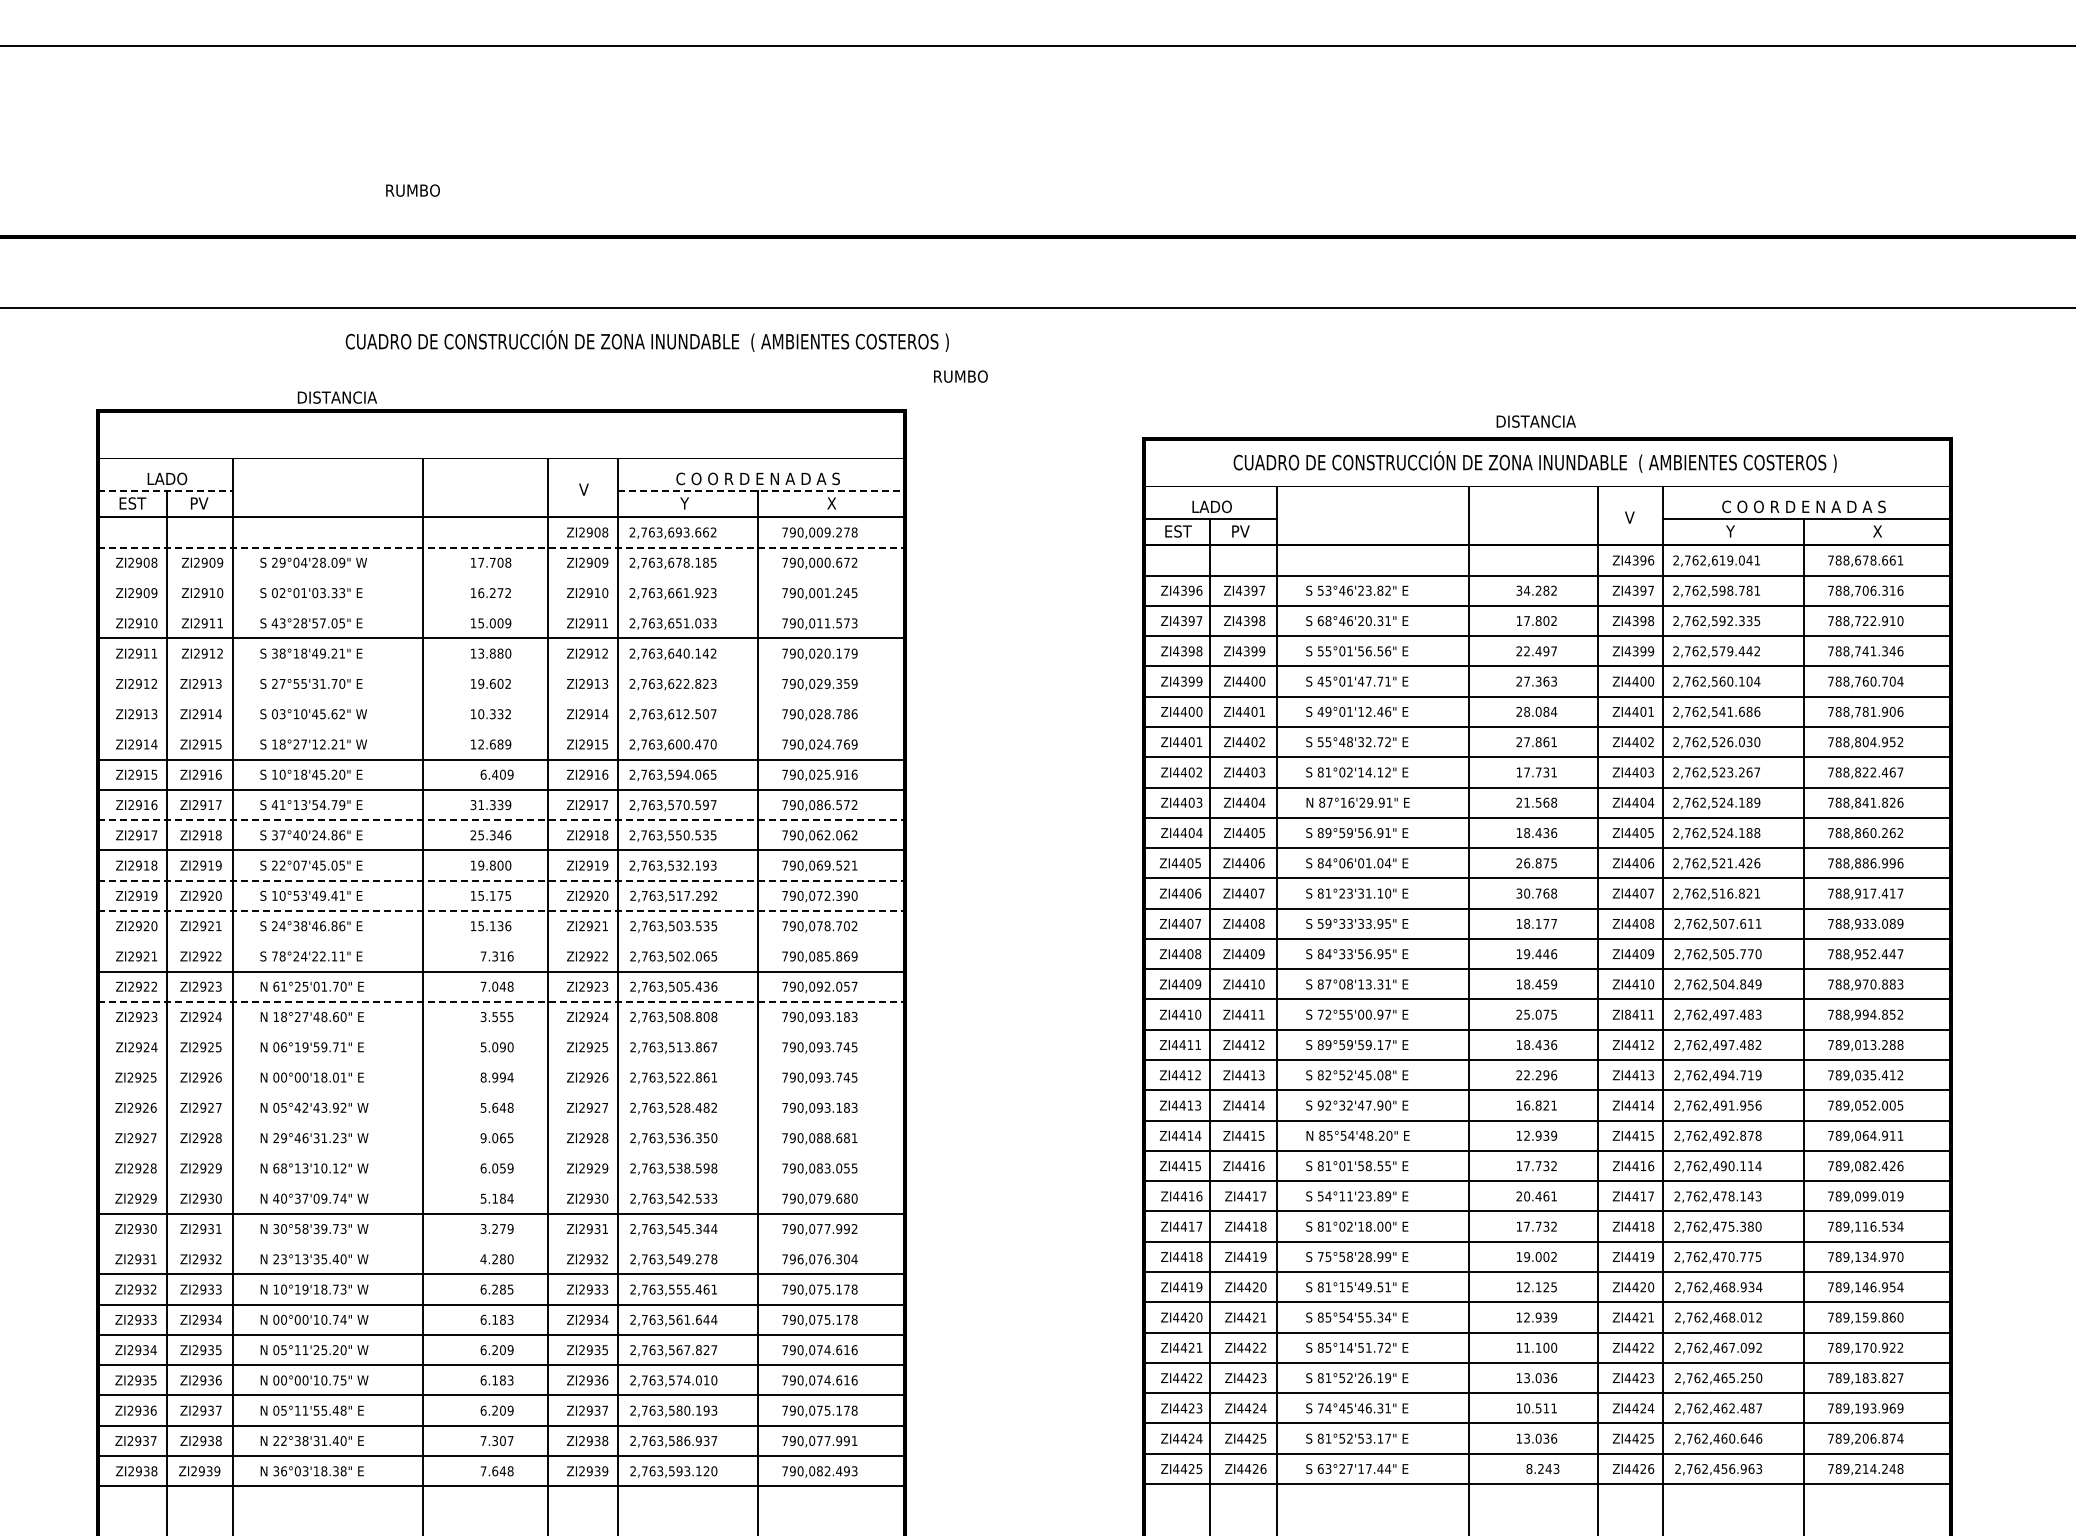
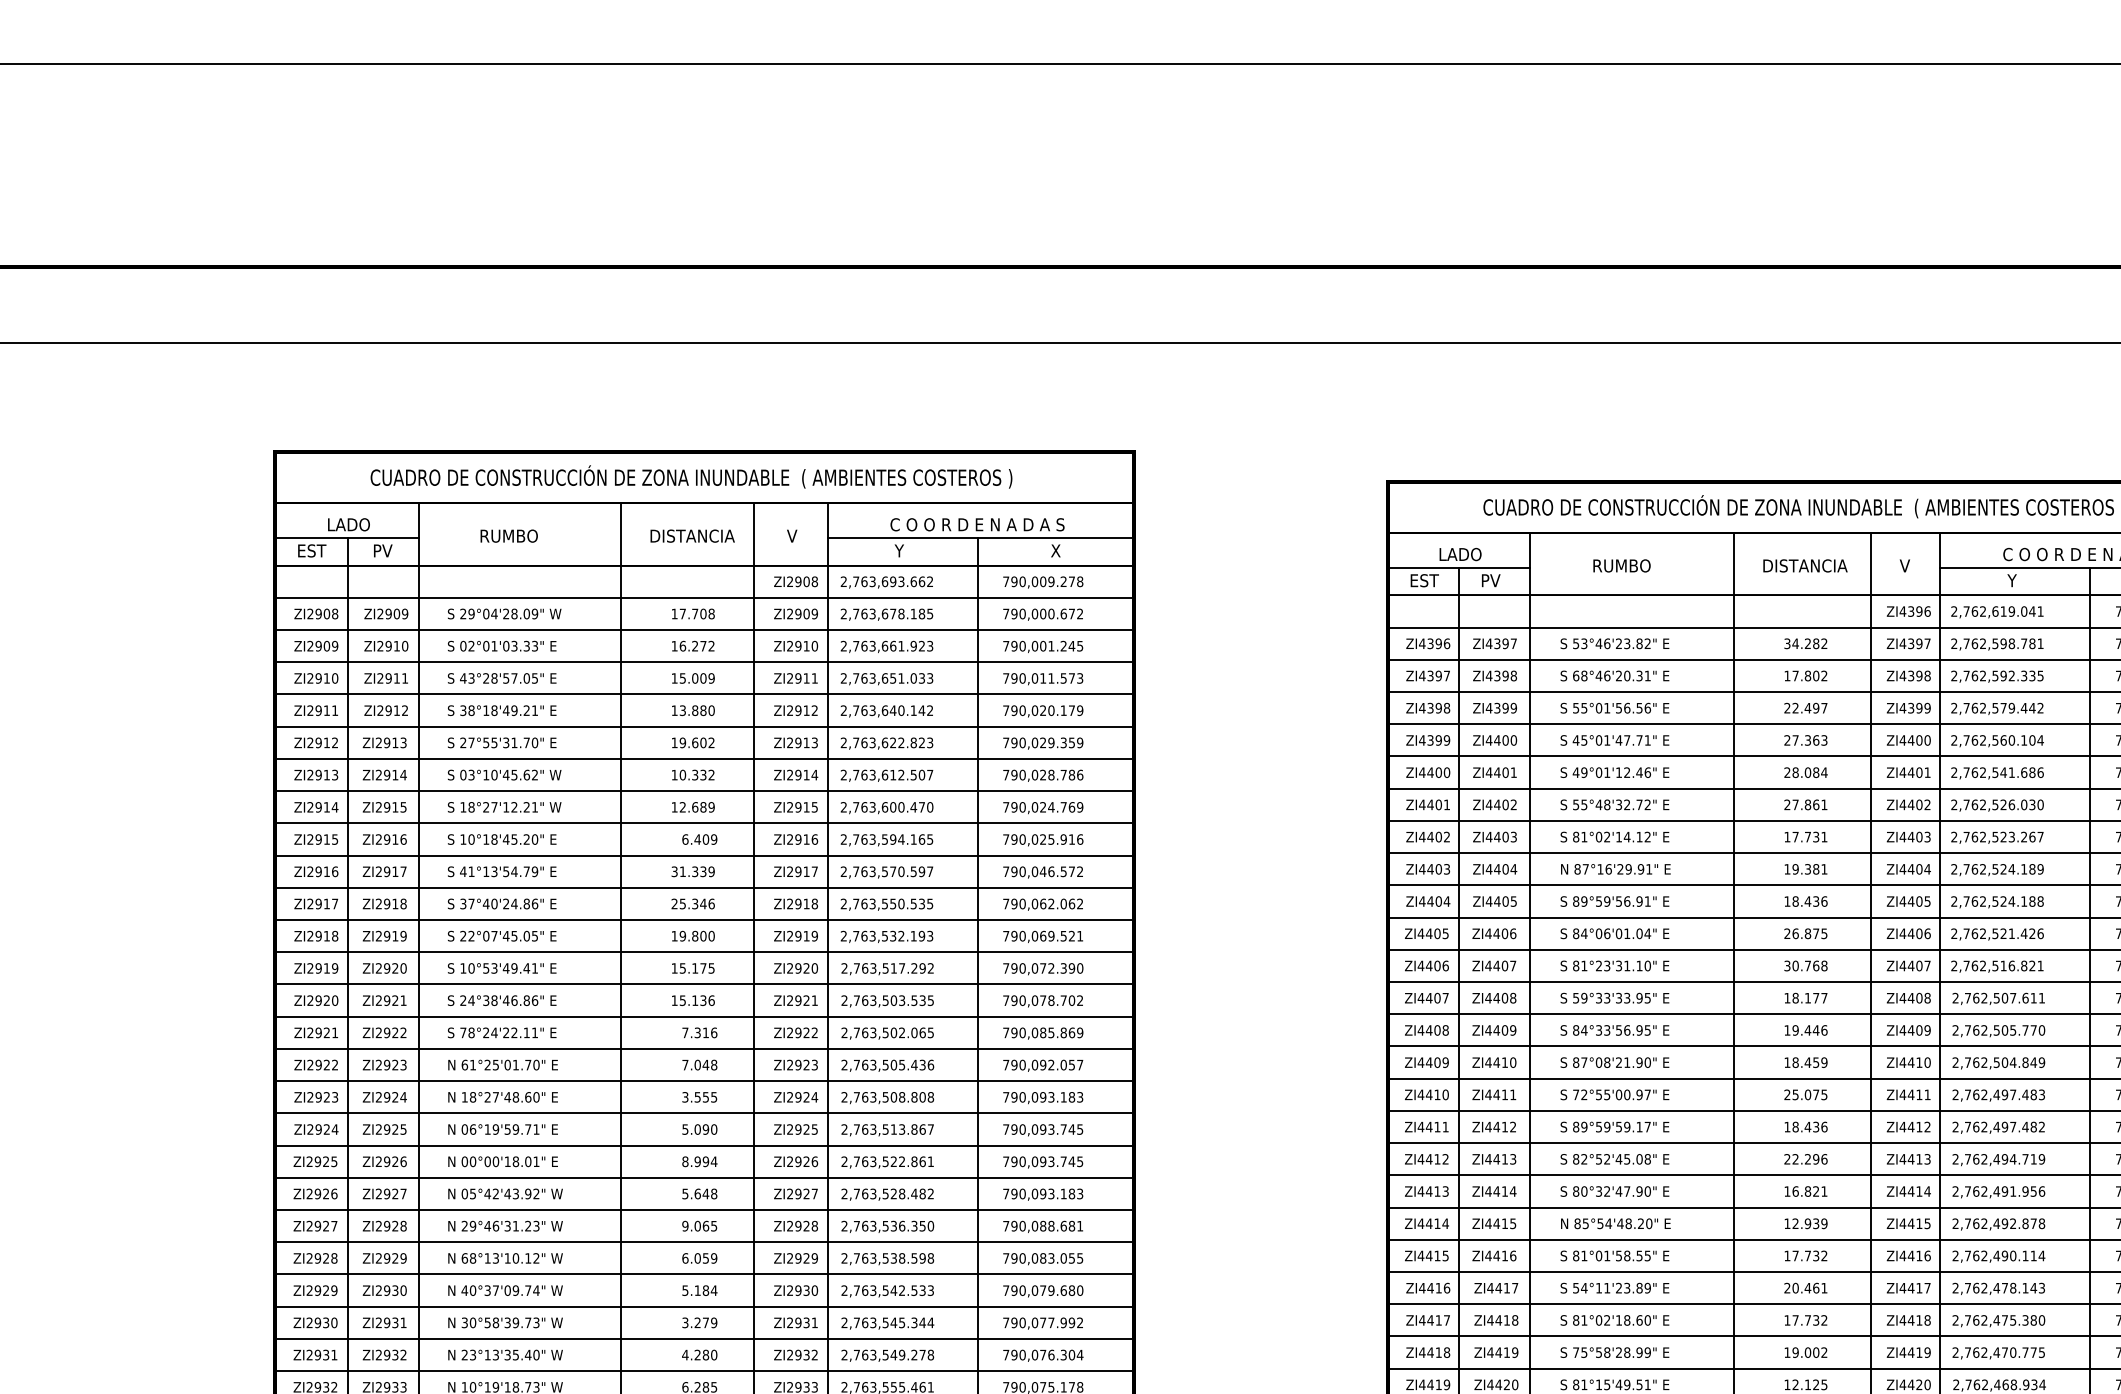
text: (412, 190) -> (508, 536), moved
text: (646, 340) -> (690, 476), moved
text: (960, 376) -> (1621, 565), moved
text: (336, 397) -> (691, 536), moved
text: (1535, 421) -> (1804, 565), moved
line: (165, 491) -> (346, 538), dashed -> solid
line: (761, 491) -> (981, 538), dashed -> solid
line: (501, 547) -> (704, 597), dashed -> solid
line: (501, 577) -> (704, 629), added
line: (501, 608) -> (704, 662), added
line: (501, 668) -> (704, 726), added
line: (501, 698) -> (704, 758), added
line: (501, 729) -> (704, 791), added
text: (698, 774) -> (914, 839), 2,763,594.065 -> 2,763,594.165
text: (1536, 802) -> (1805, 869), 21.568 -> 19.381
text: (819, 805) -> (1042, 872), 790,086.572 -> 790,046.572
line: (501, 820) -> (704, 888), dashed -> solid
line: (501, 880) -> (704, 952), dashed -> solid
line: (501, 910) -> (704, 983), dashed -> solid
line: (501, 941) -> (704, 1016), added
text: (1374, 984) -> (1633, 1062), 87°08'13.31" -> 87°08'21.90"
line: (501, 1001) -> (704, 1080), dashed -> solid
text: (1627, 1014) -> (1902, 1094), ZI8411 -> ZI4411
line: (501, 1032) -> (704, 1113), added
line: (501, 1062) -> (704, 1145), added
line: (501, 1092) -> (704, 1177), added
text: (1324, 1105) -> (1580, 1191), 92°32'47.90" -> 80°32'47.90"
line: (501, 1122) -> (704, 1209), added
line: (501, 1153) -> (704, 1242), added
line: (501, 1183) -> (704, 1274), added
text: (1380, 1226) -> (1639, 1320), 81°02'18.00" -> 81°02'18.60"
line: (501, 1244) -> (704, 1339), added
text: (800, 1258) -> (1022, 1354), 796,076.304 -> 790,076.304

